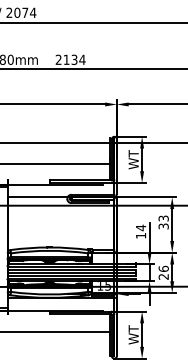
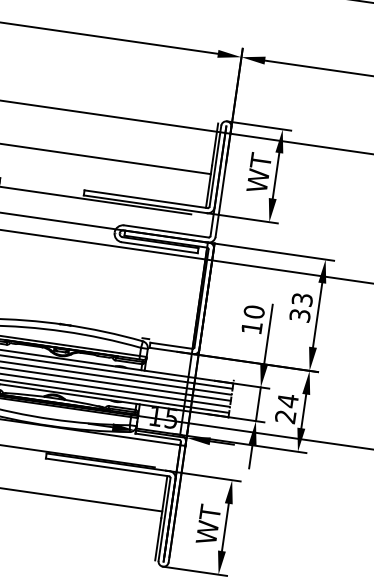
text: (141, 227) -> (255, 311), 14 -> 10
text: (163, 269) -> (287, 401), 26 -> 24

